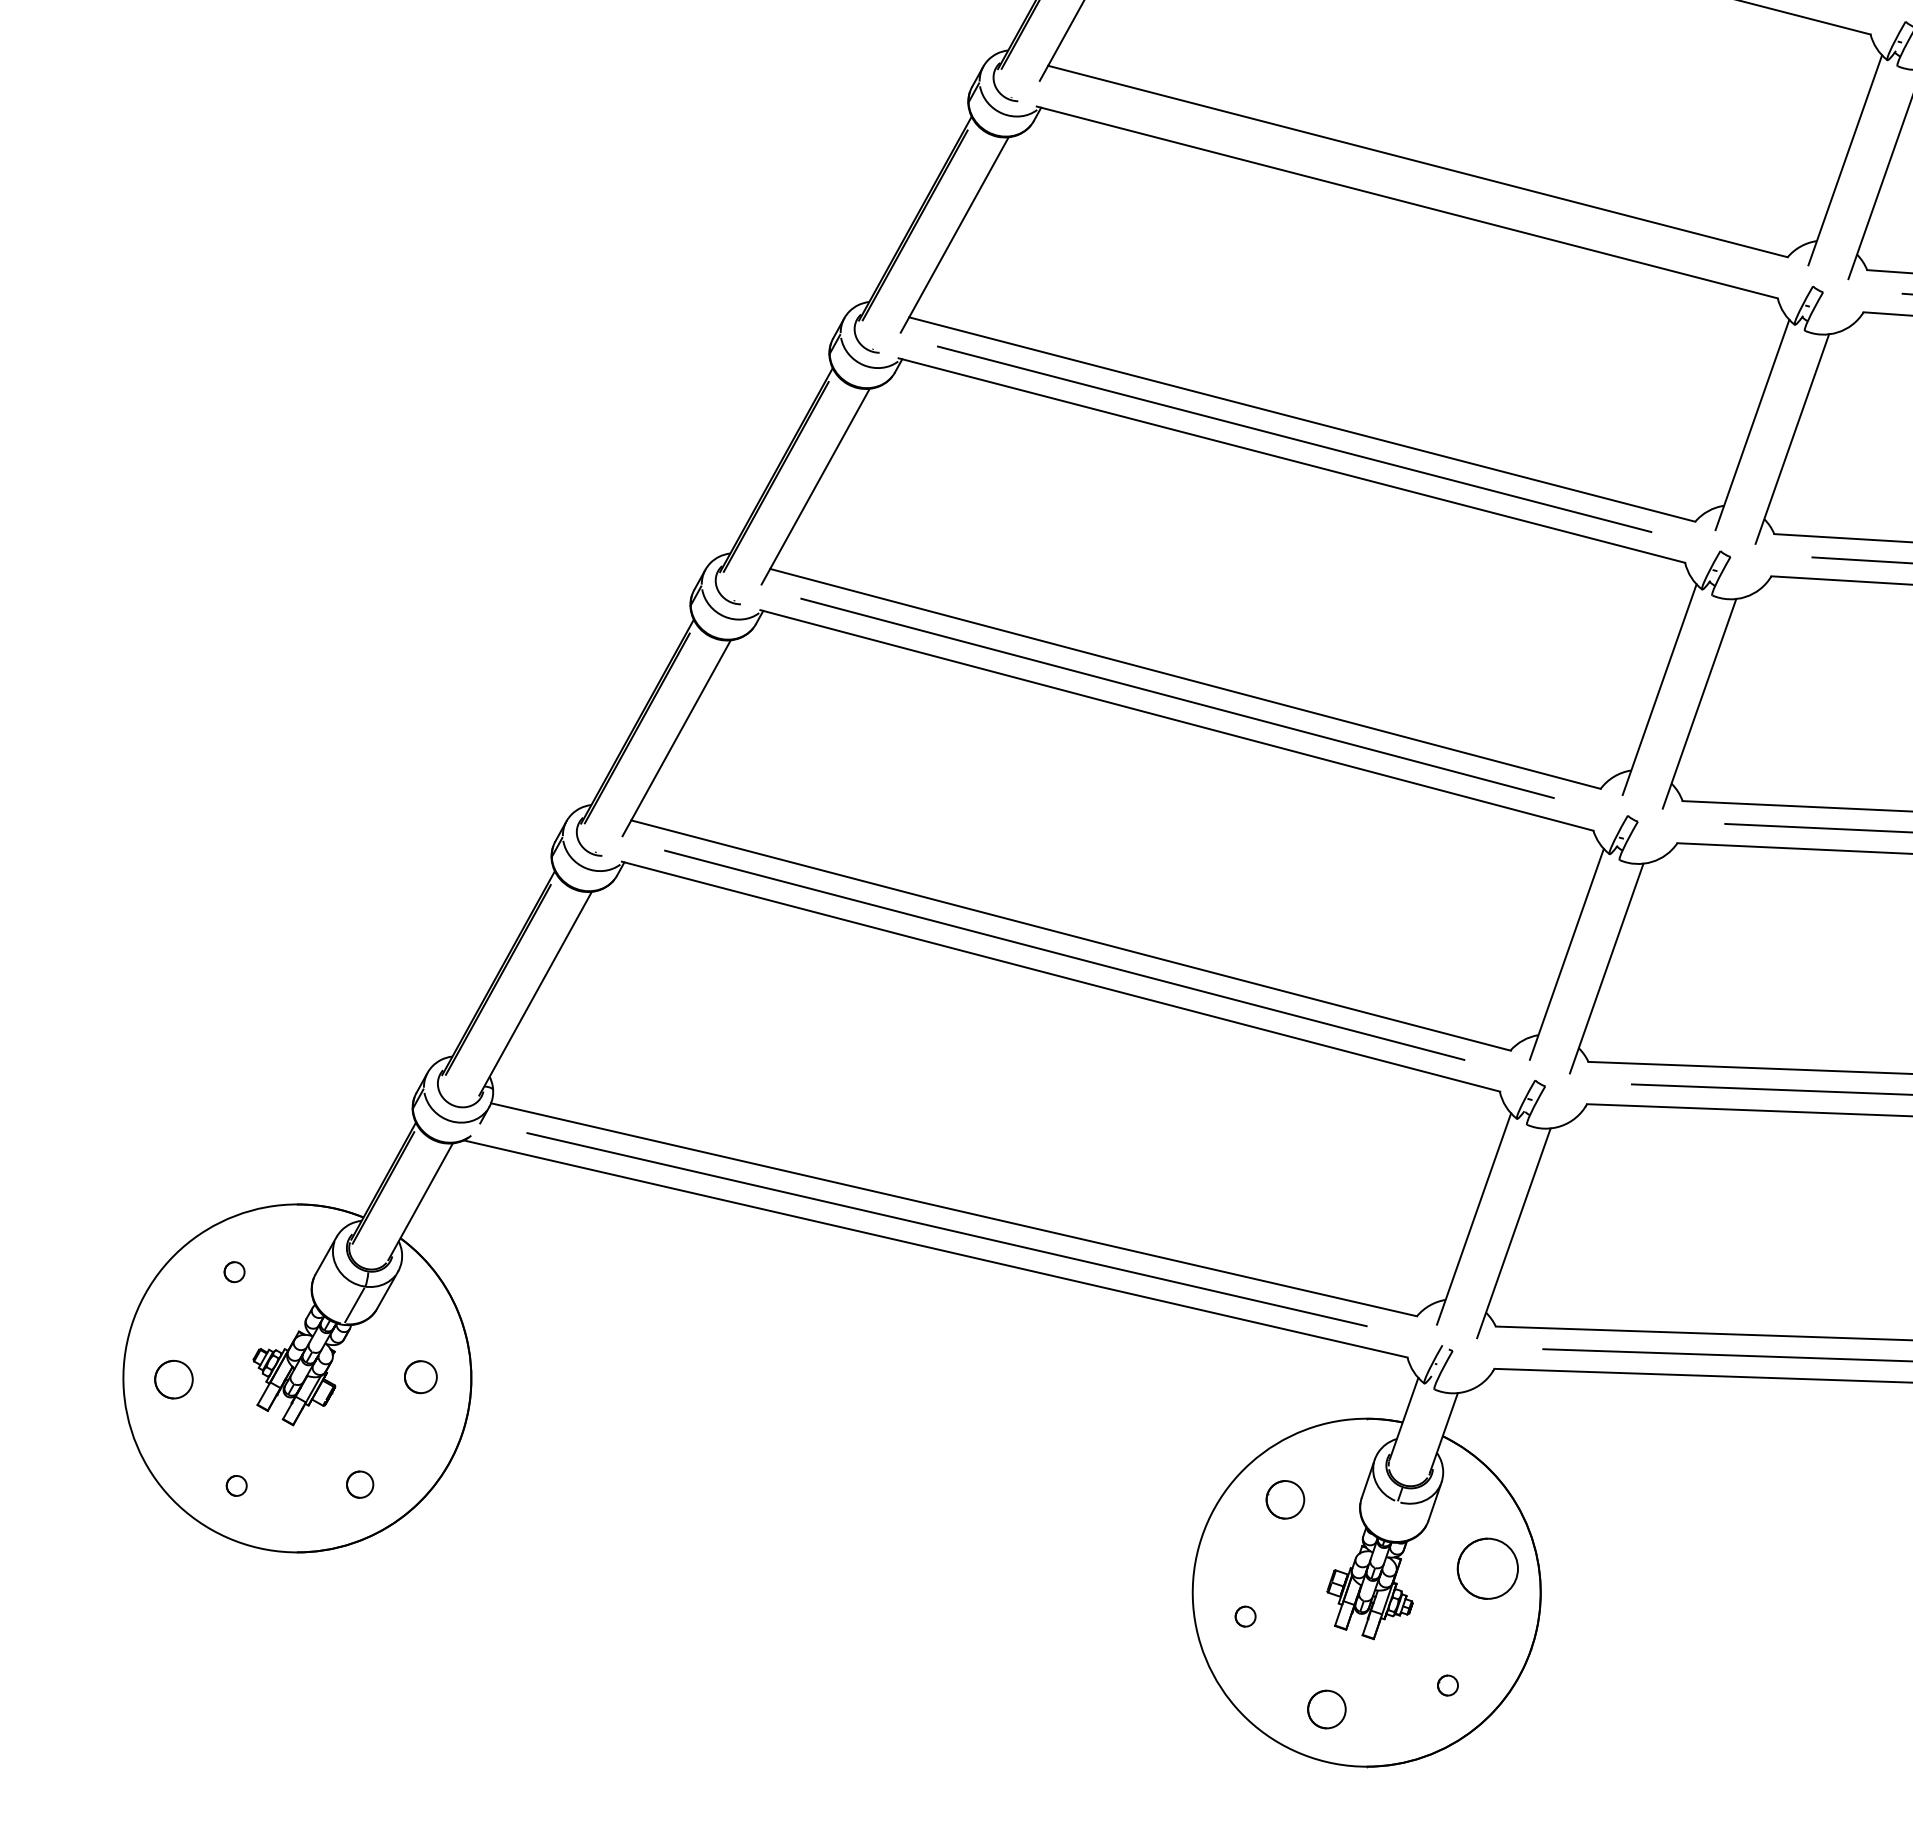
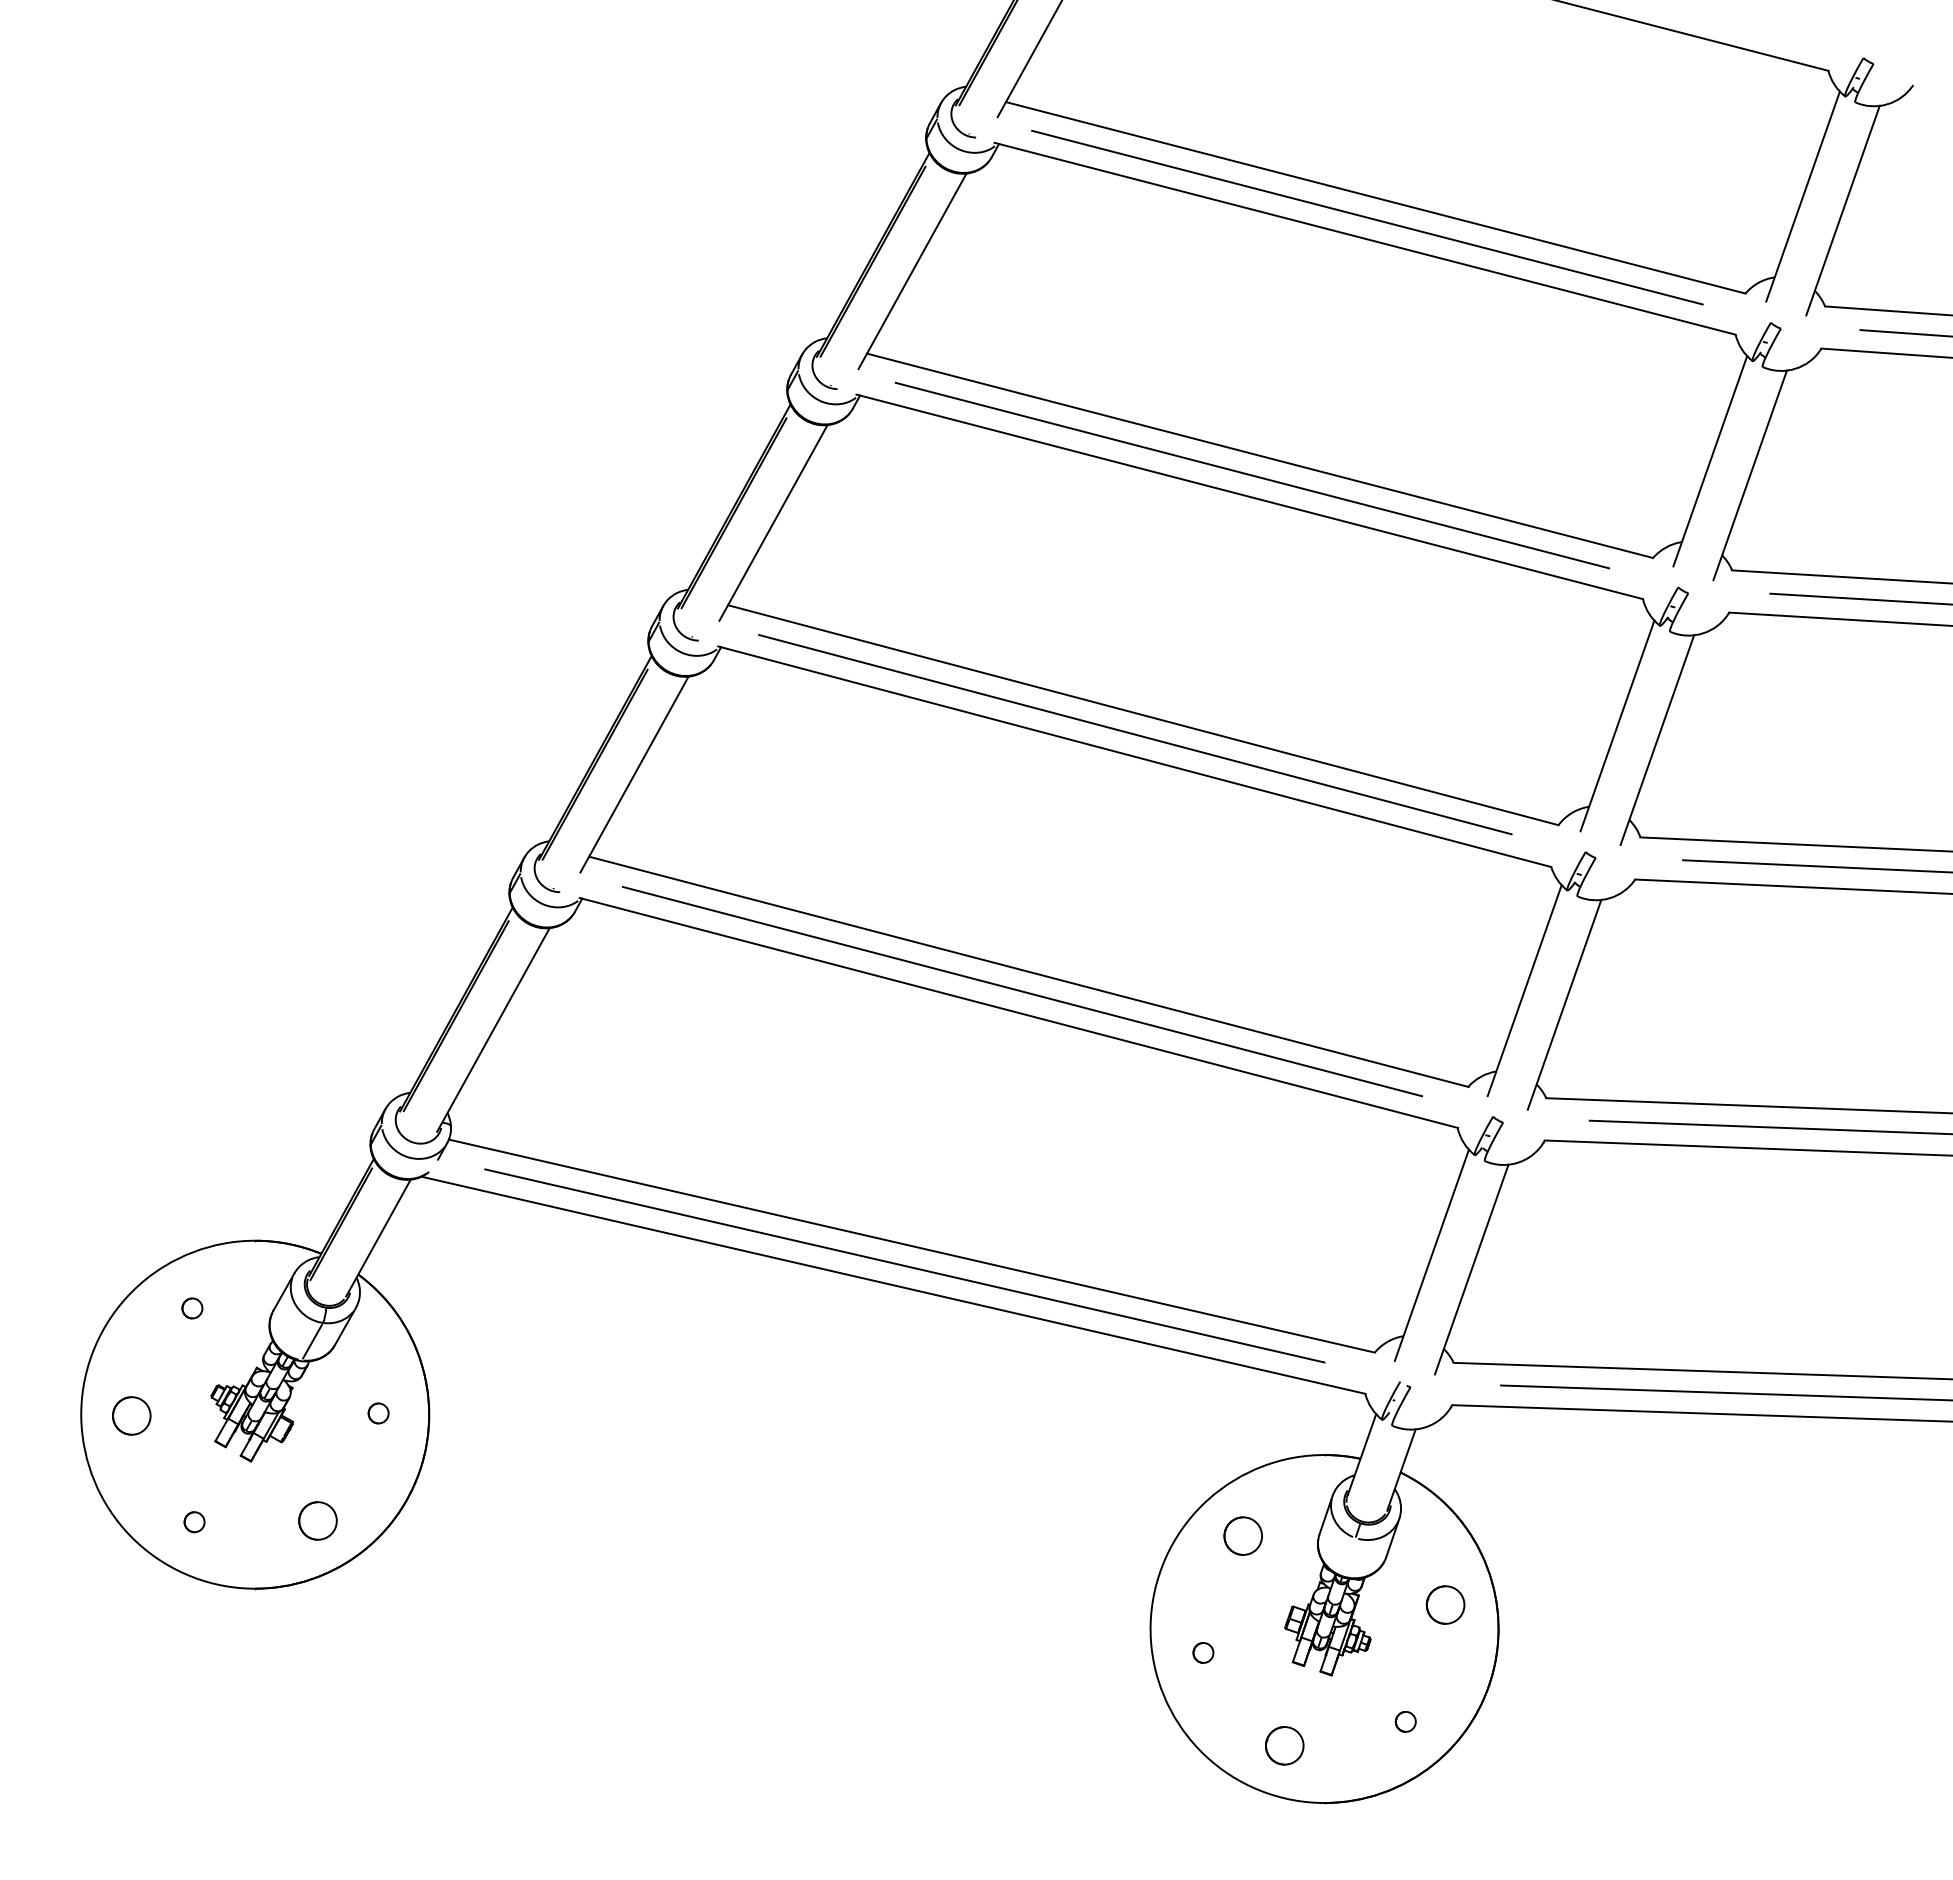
line: (1409, 181) -> (1367, 217), added
part: (420, 1377) -> (378, 1413), size x0.62
part: (359, 1484) -> (317, 1520), size x1.43
part: (1487, 1568) -> (1445, 1604), size x0.62

